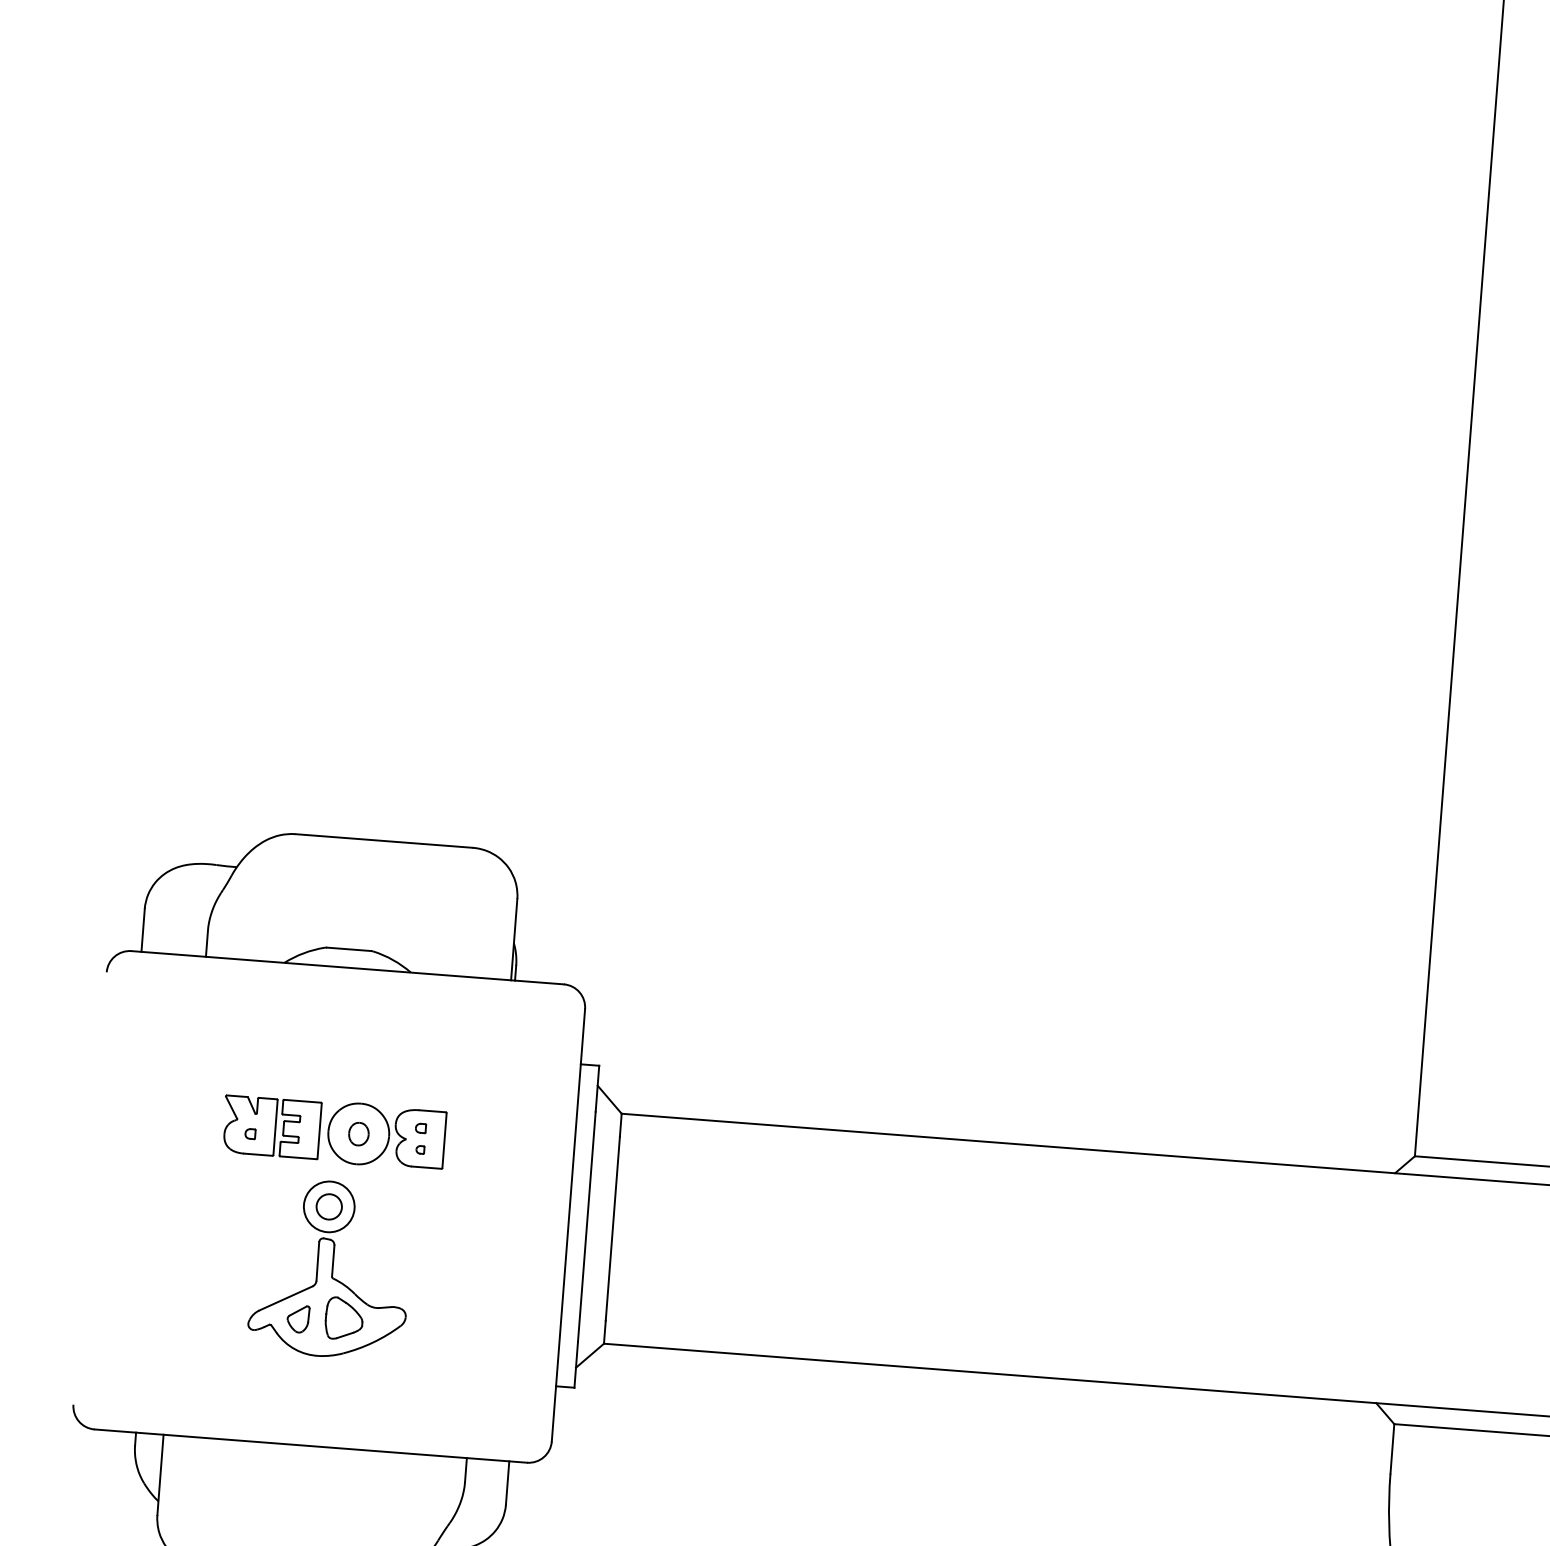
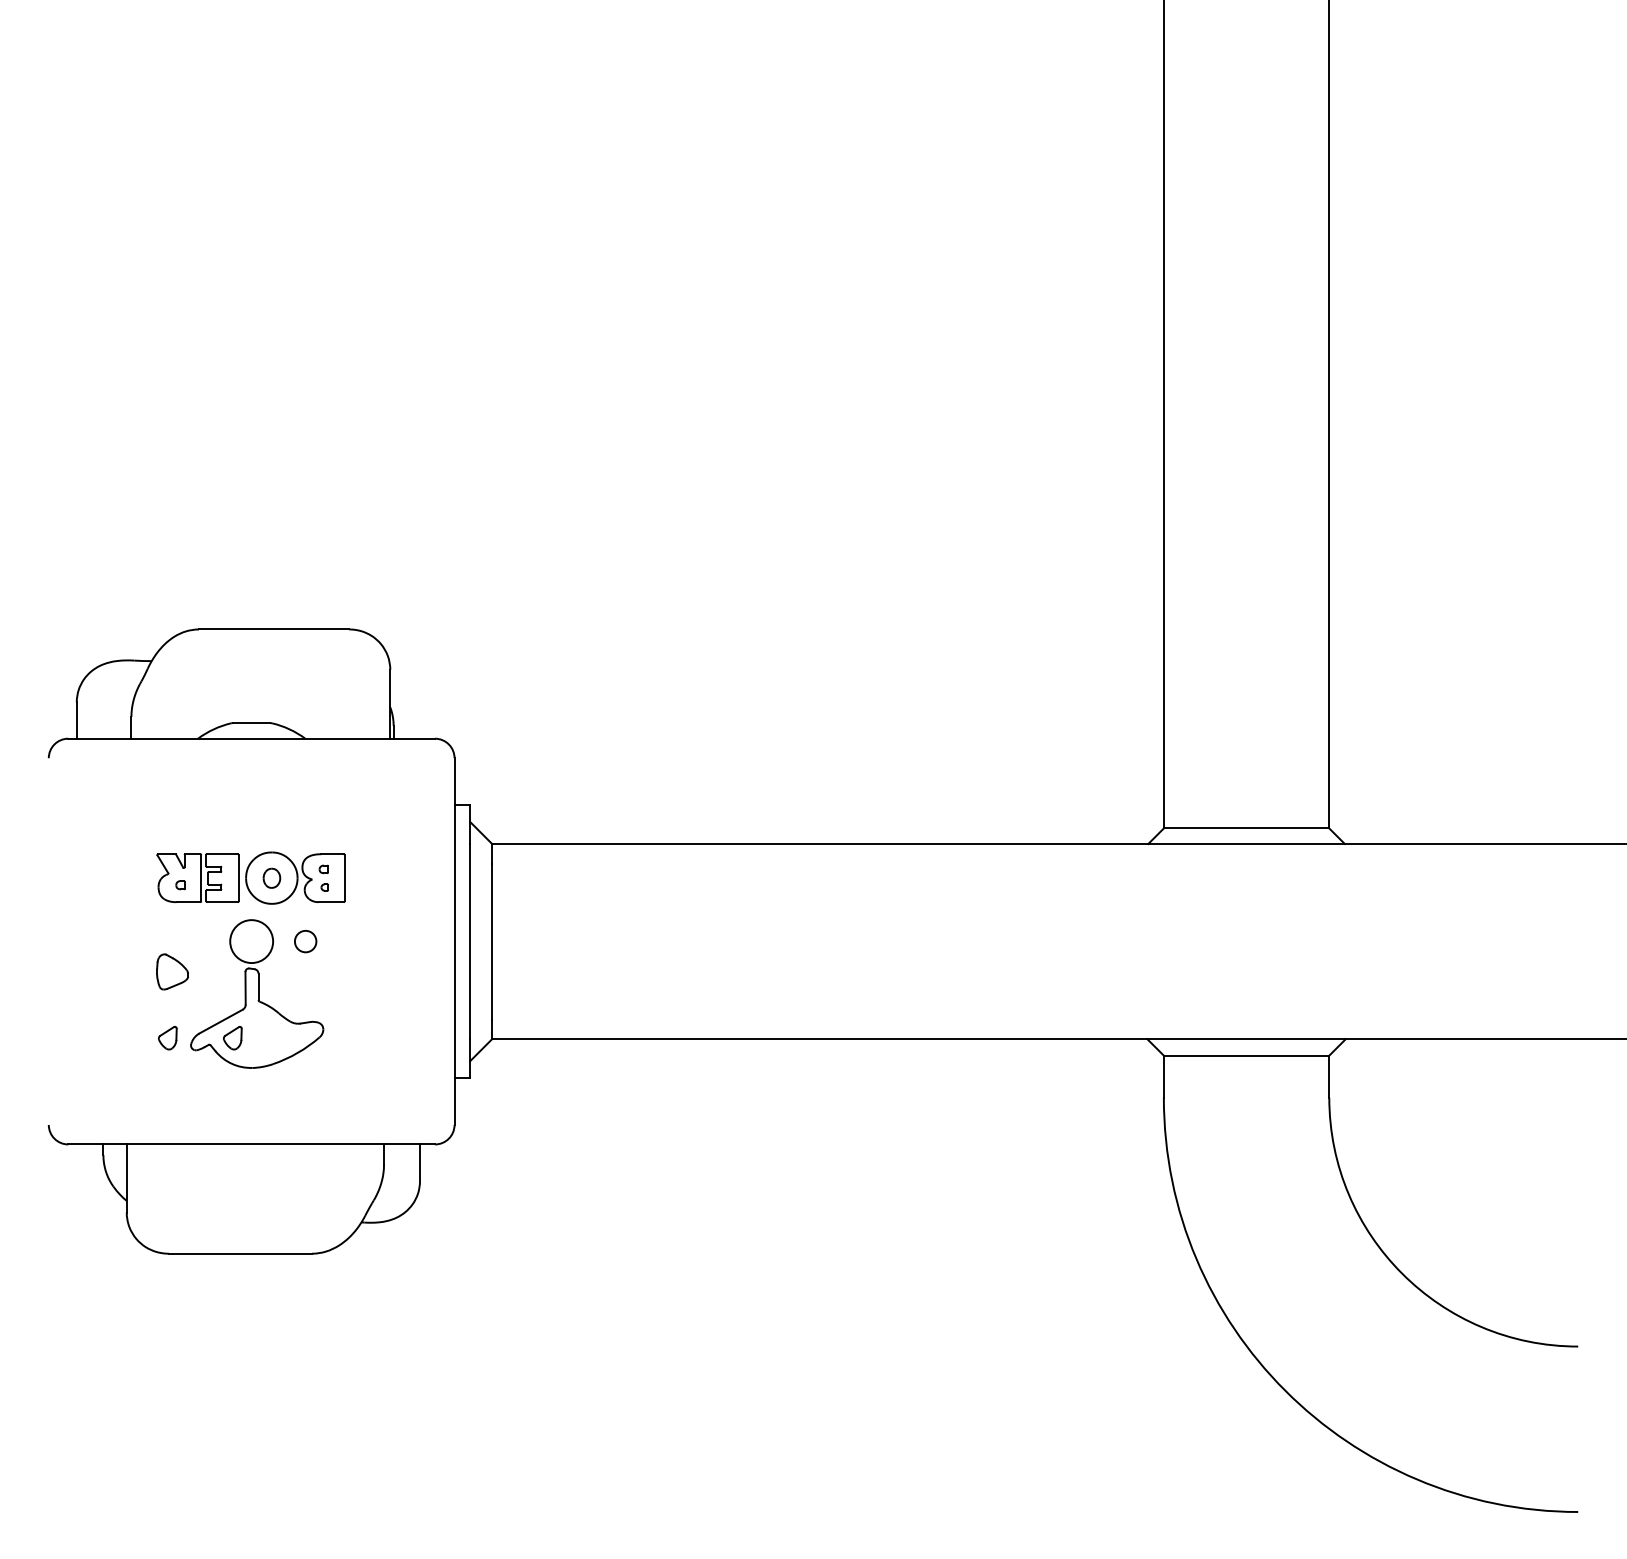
circle: (329, 1206) -> (305, 941), moved
part: (221, 1313) -> (167, 1038), added
part: (344, 1318) -> (172, 971), moved

